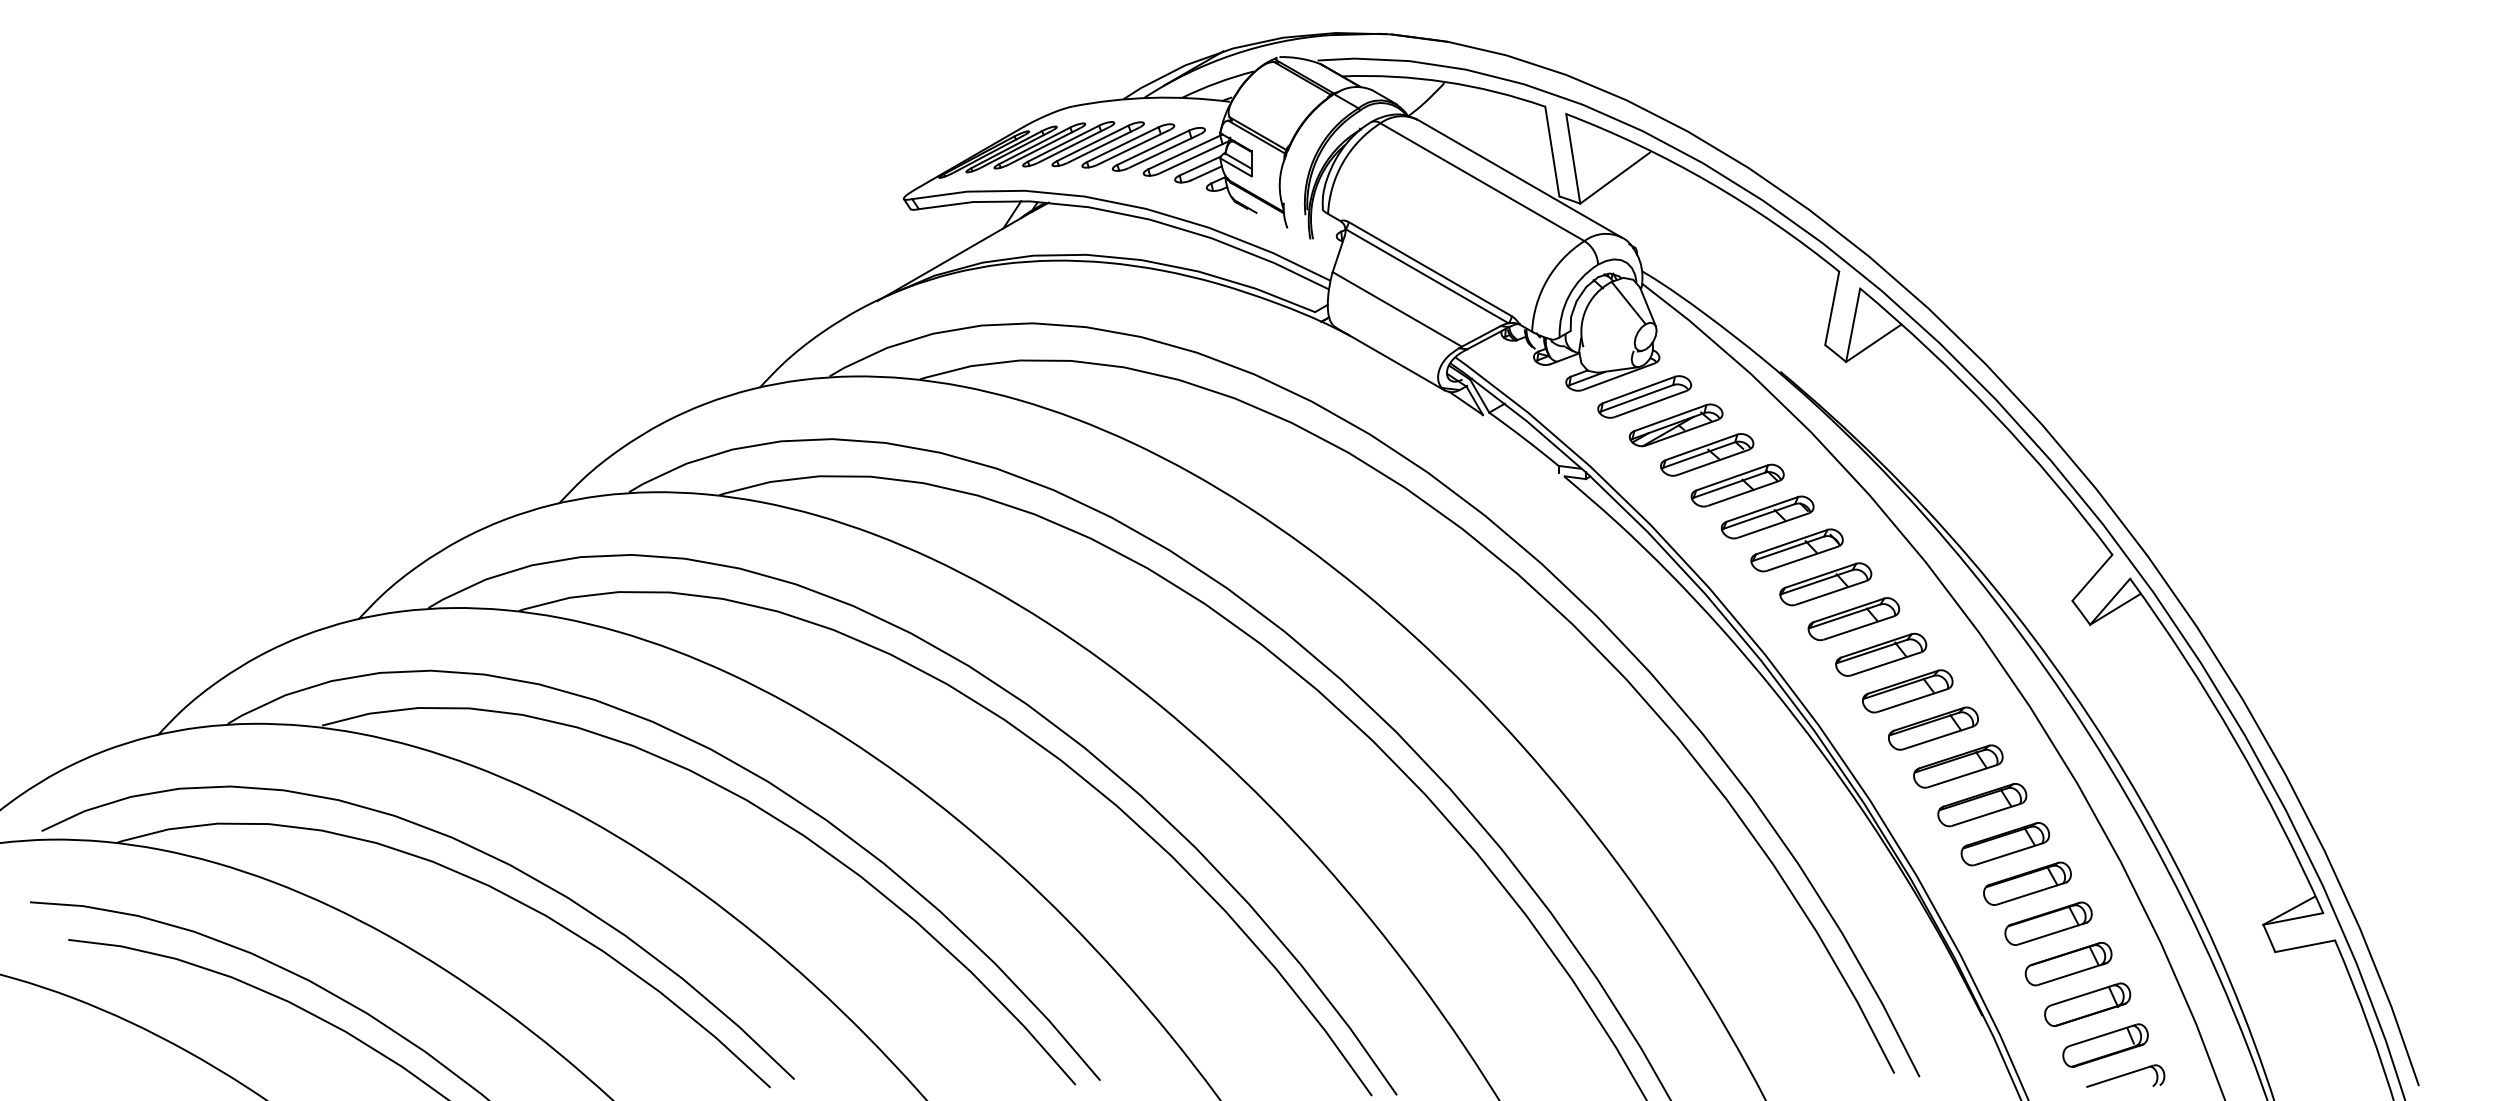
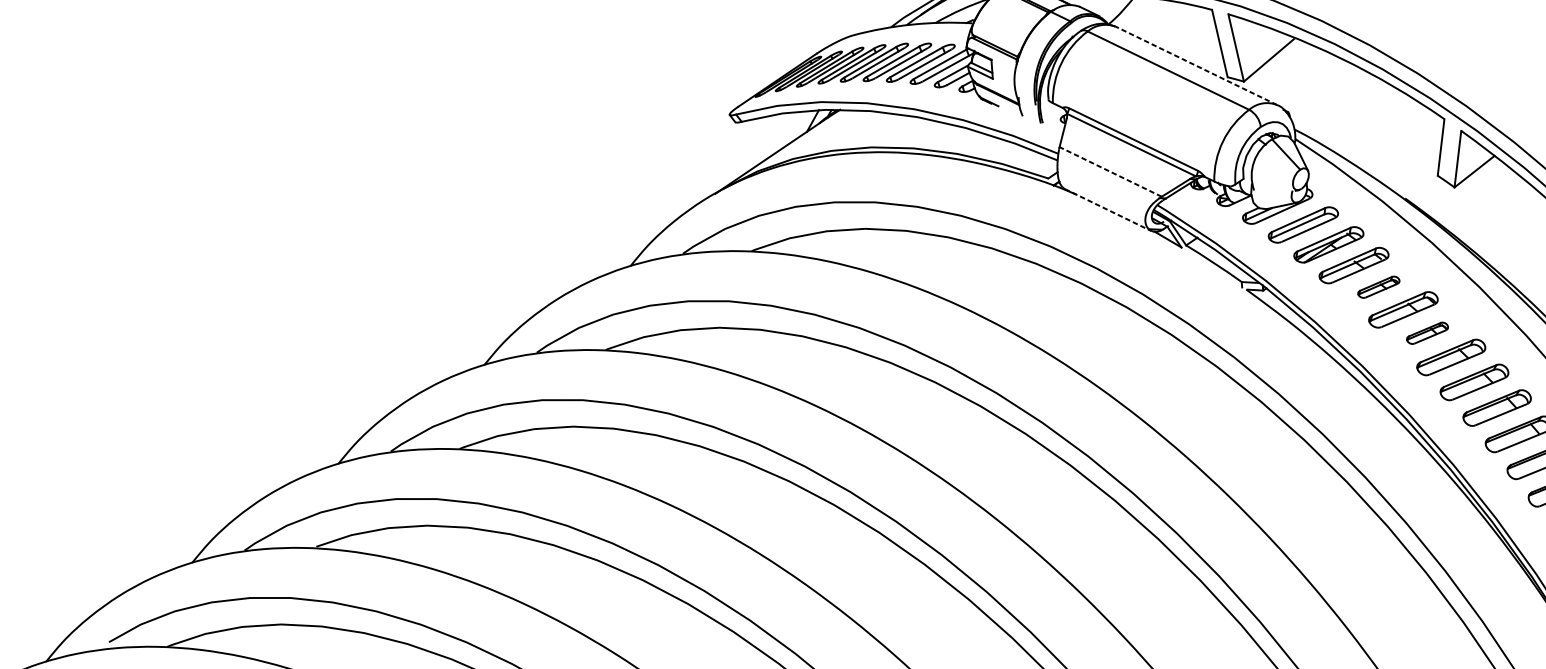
line: (1519, 178) -> (1196, 65), solid -> dashed
line: (1397, 309) -> (1110, 171), solid -> dashed
line: (1390, 359) -> (1108, 210), solid -> dashed
part: (1737, 485) -> (1378, 287), size x0.6
part: (1796, 550) -> (1427, 333), size x0.6

